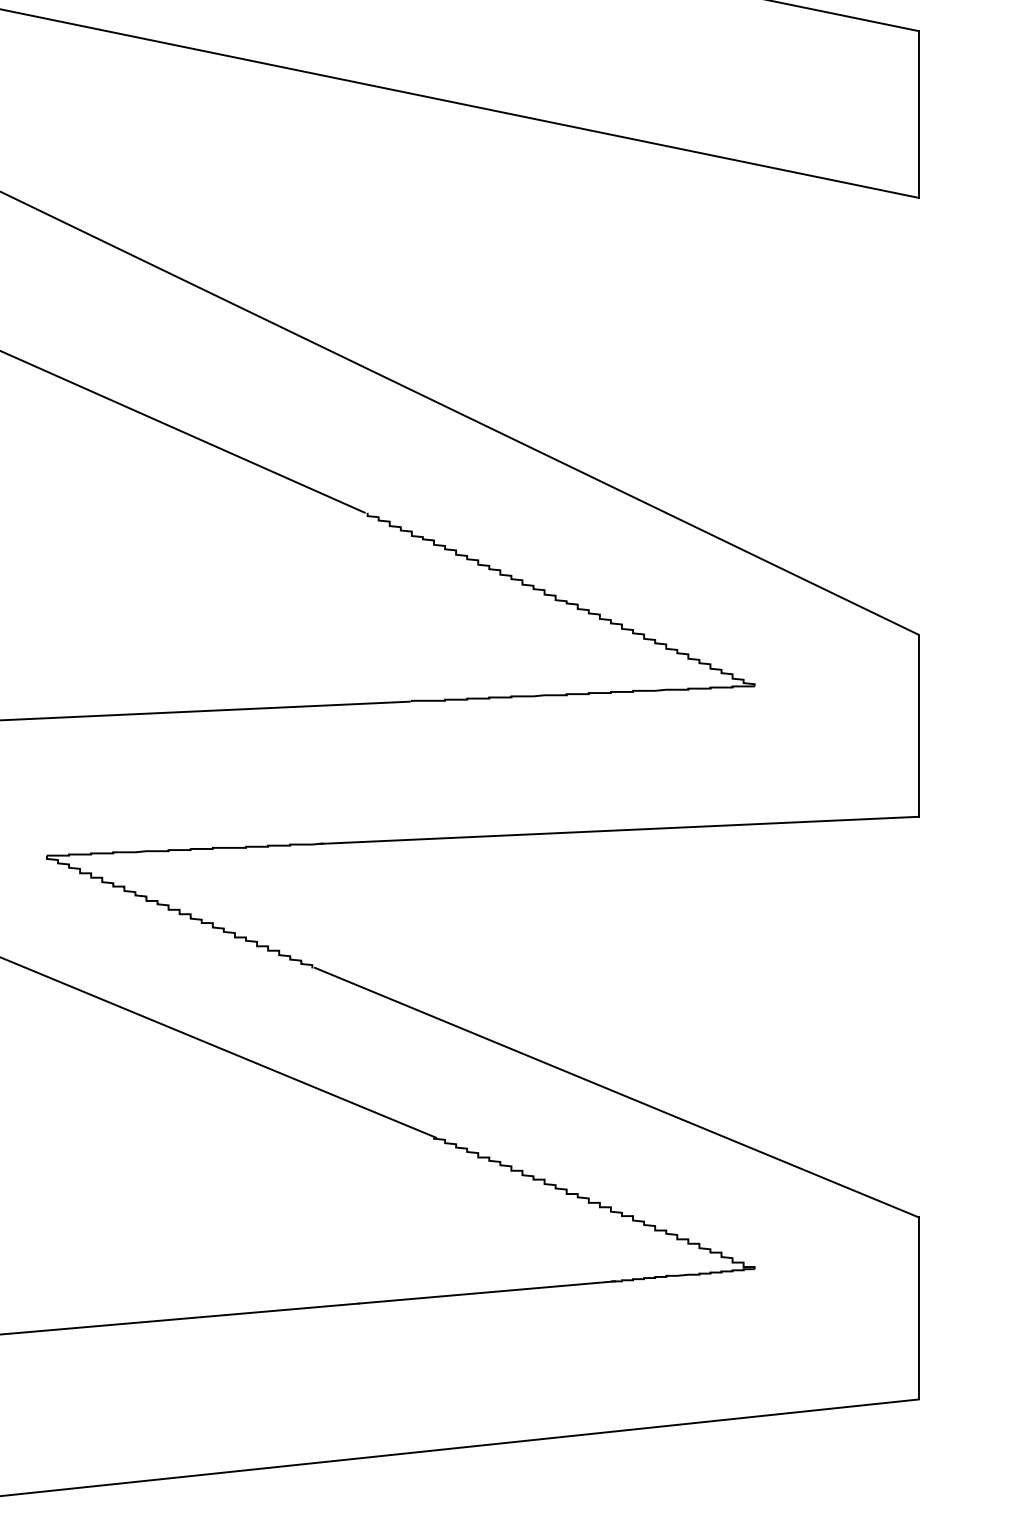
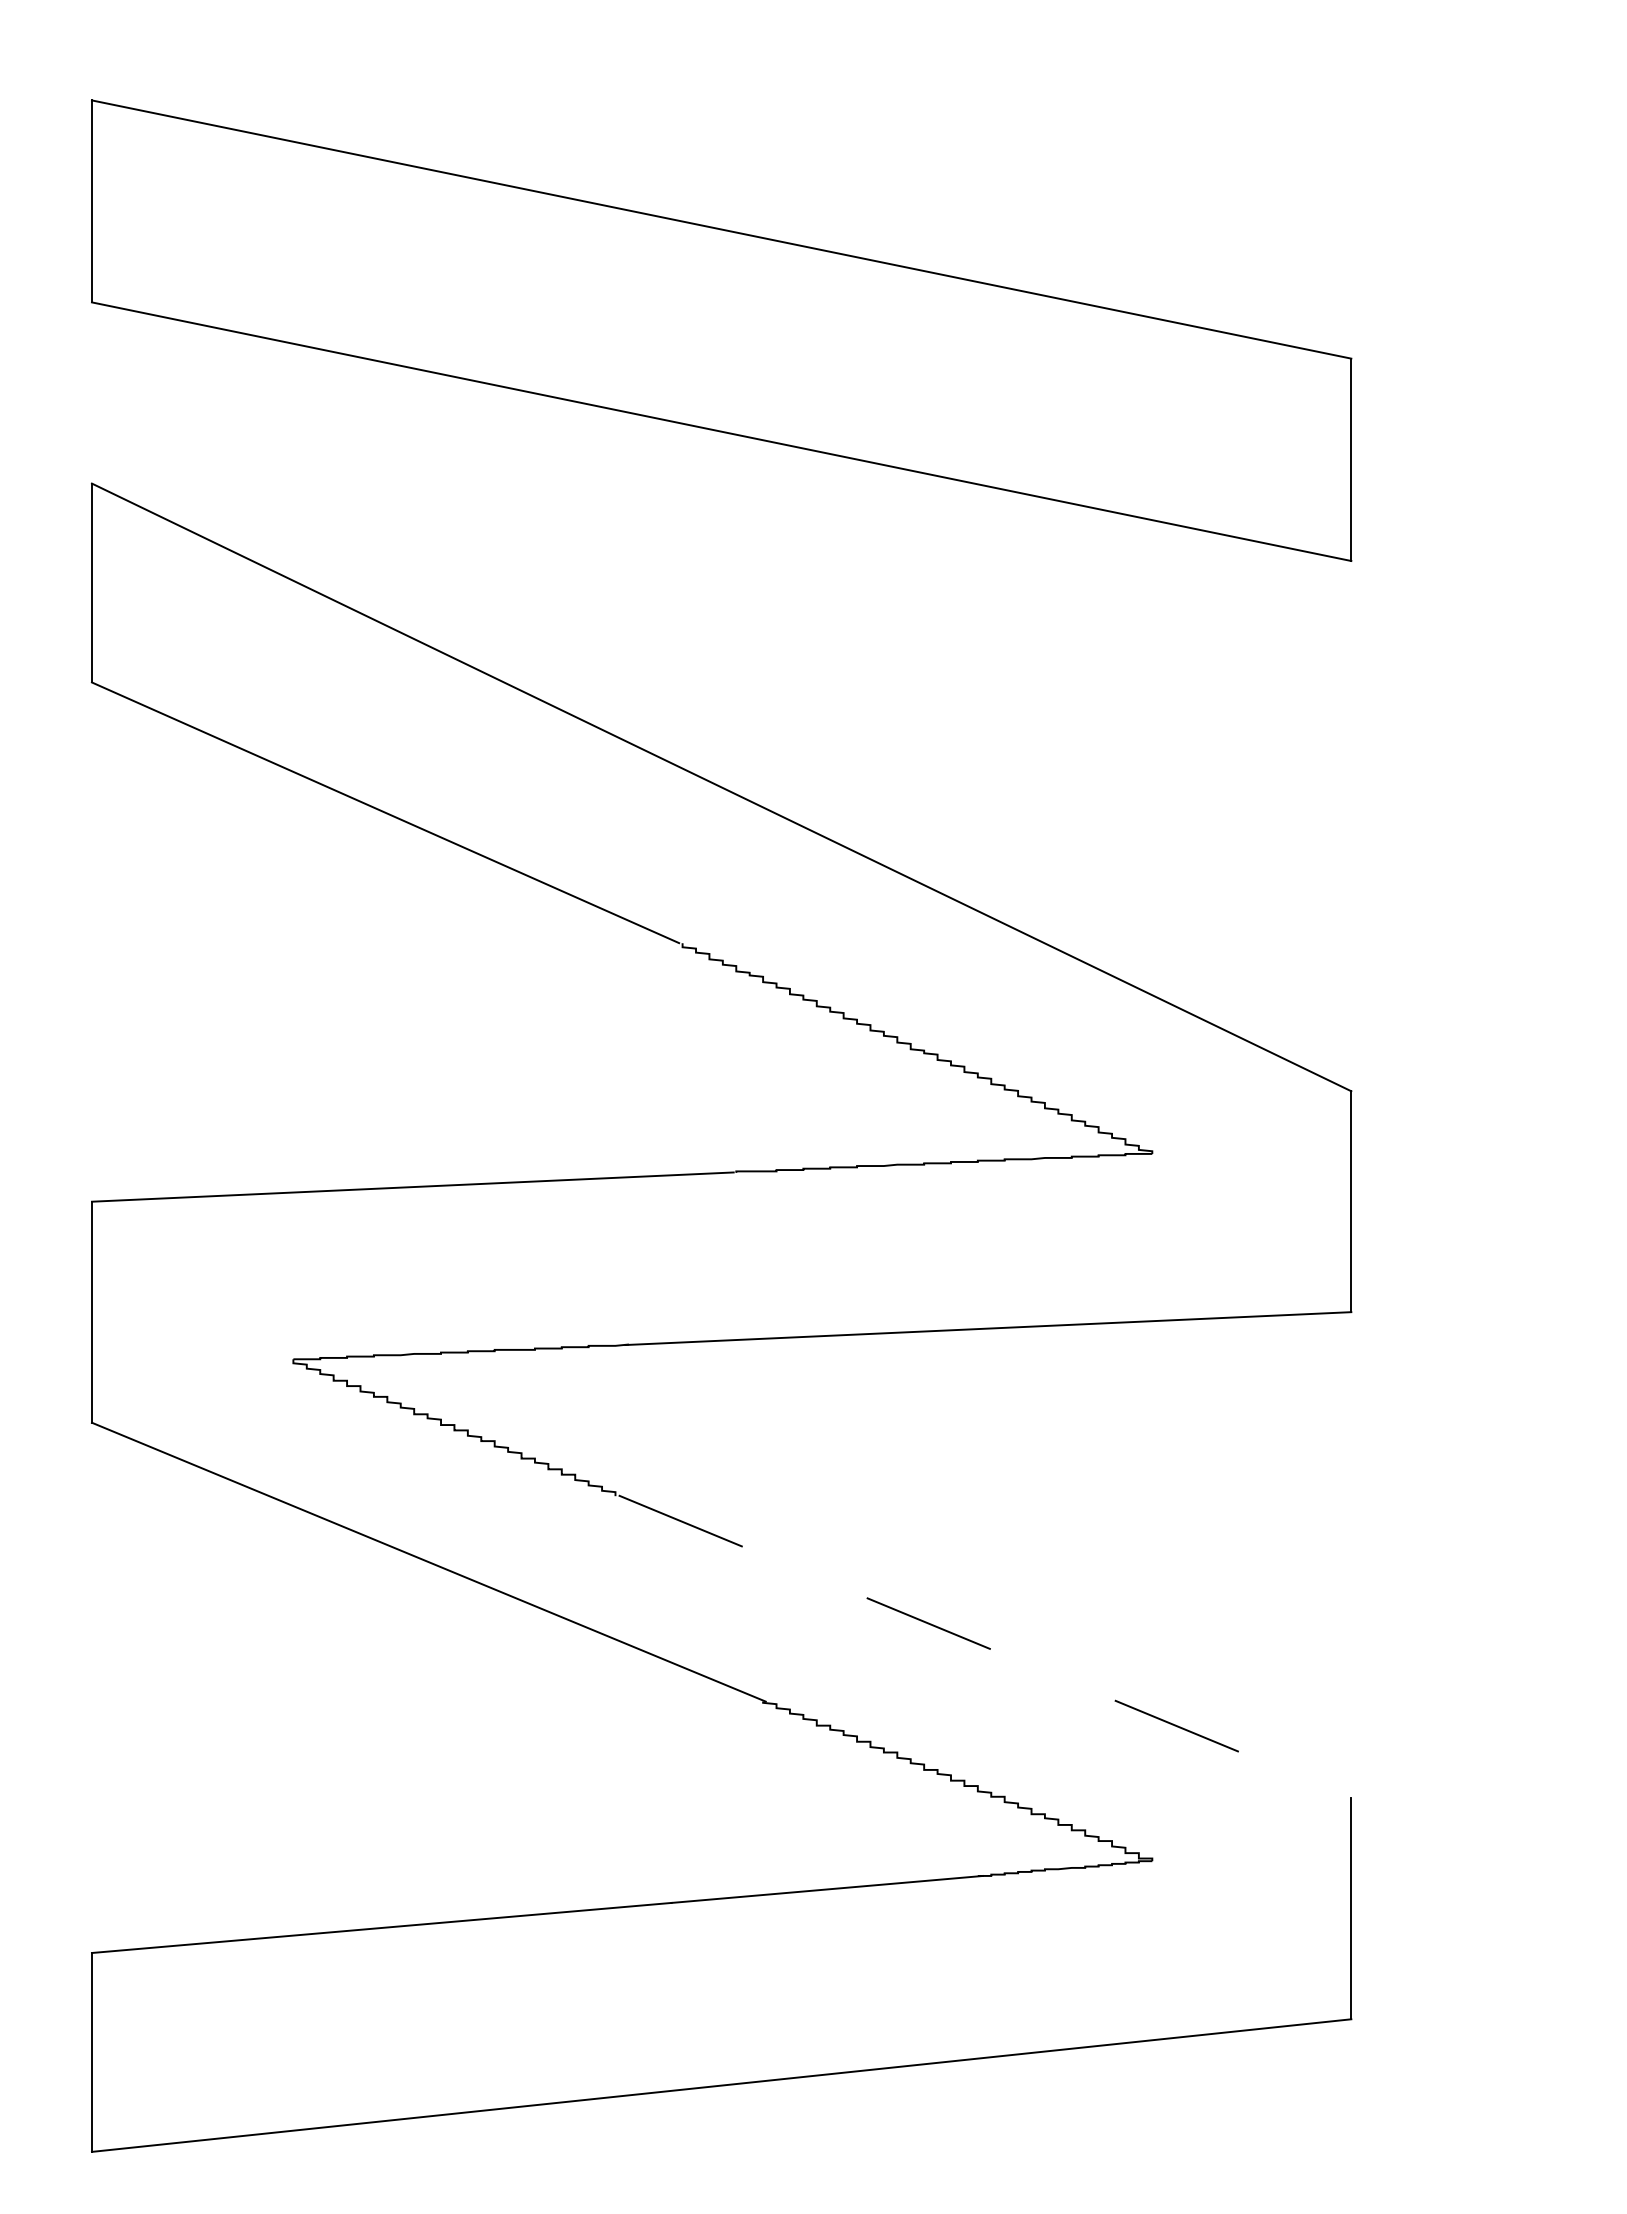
line: (617, 1093) -> (985, 1647), solid -> dashed

